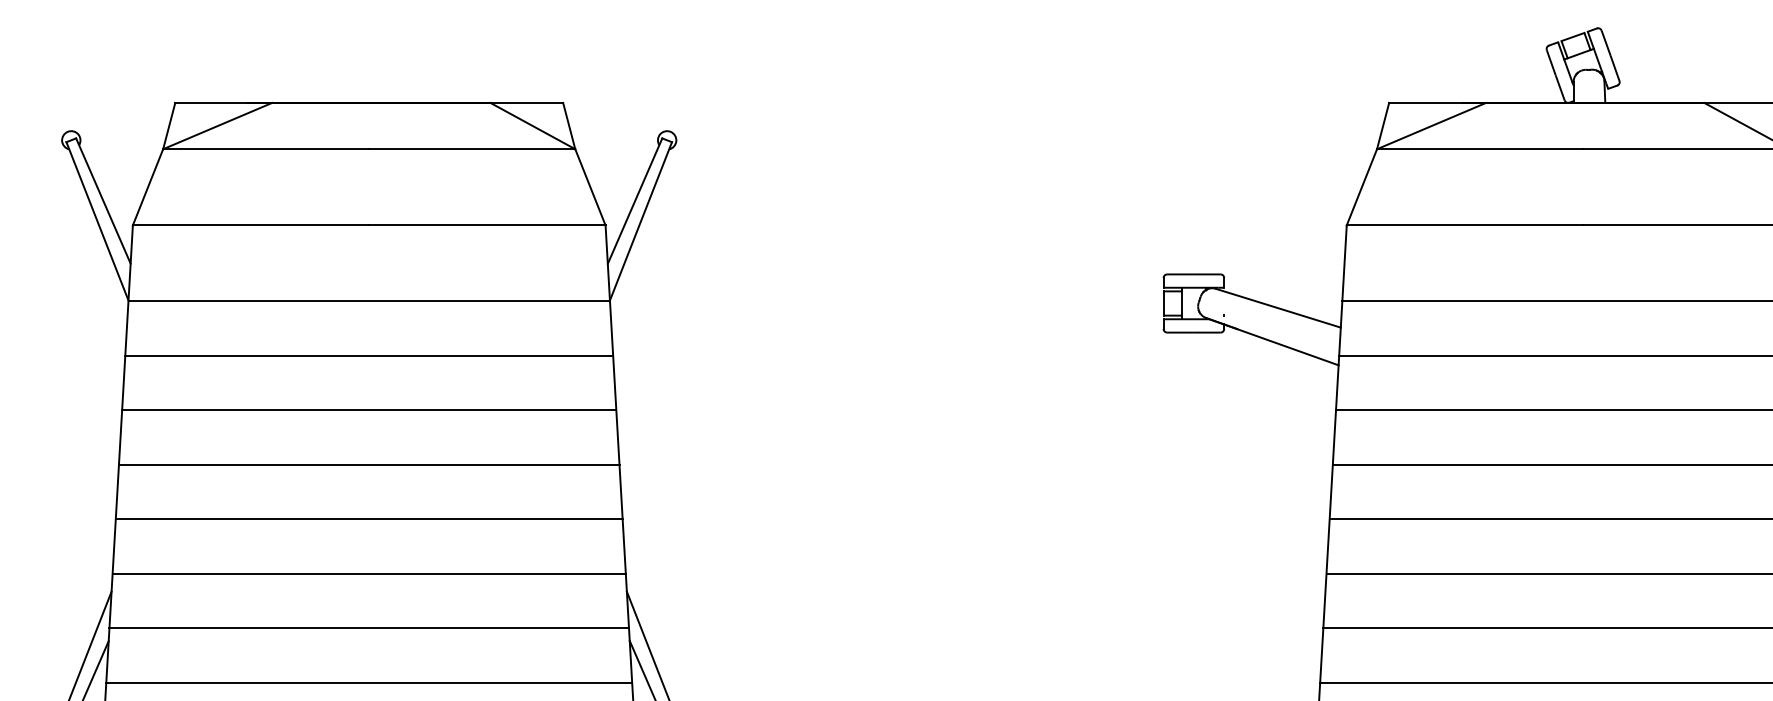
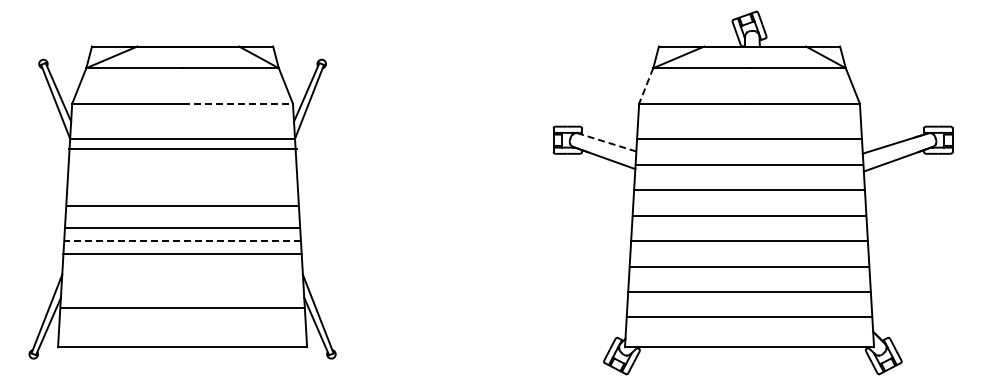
line: (1362, 188) -> (646, 86), solid -> dashed
line: (488, 224) -> (238, 103), solid -> dashed
line: (1279, 308) -> (607, 142), solid -> dashed
line: (369, 355) -> (182, 148), moved
line: (369, 411) -> (182, 206), moved
line: (369, 464) -> (182, 227), moved
line: (369, 520) -> (182, 241), solid -> dashed
line: (369, 573) -> (182, 253), moved
line: (369, 629) -> (182, 308), moved
line: (369, 683) -> (182, 317), removed

